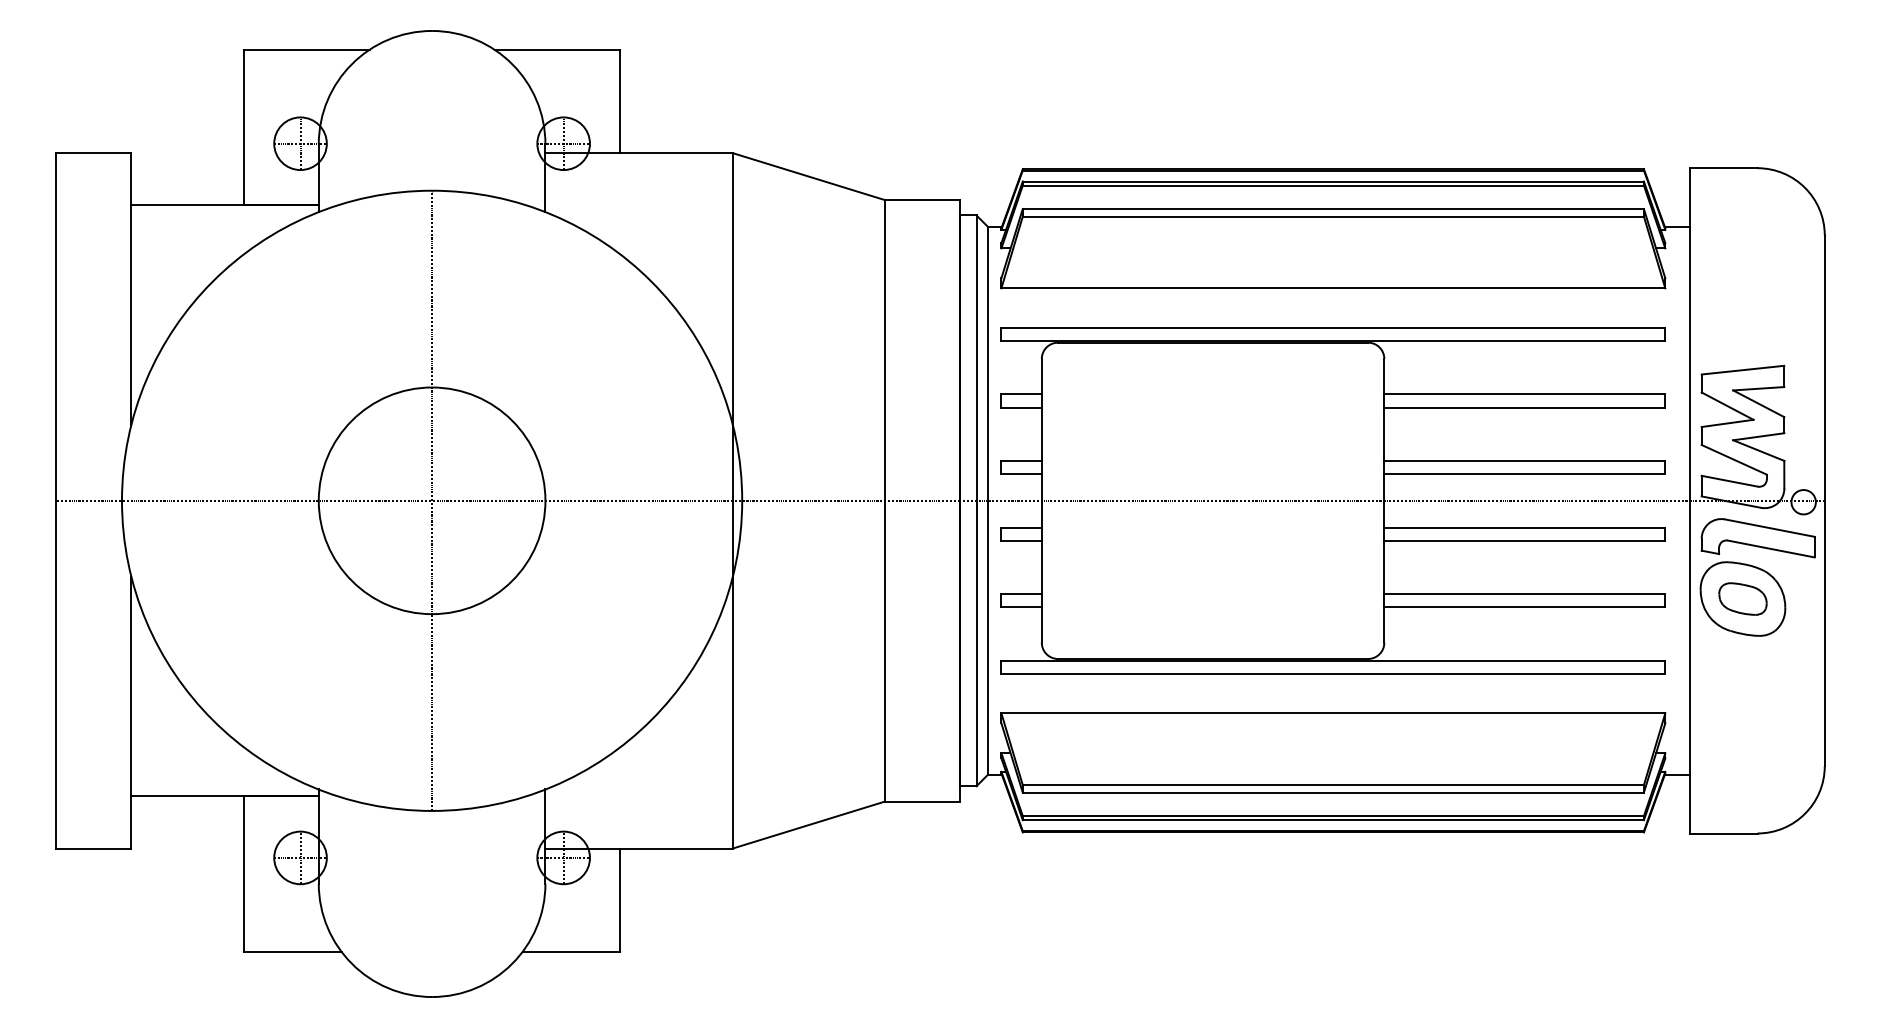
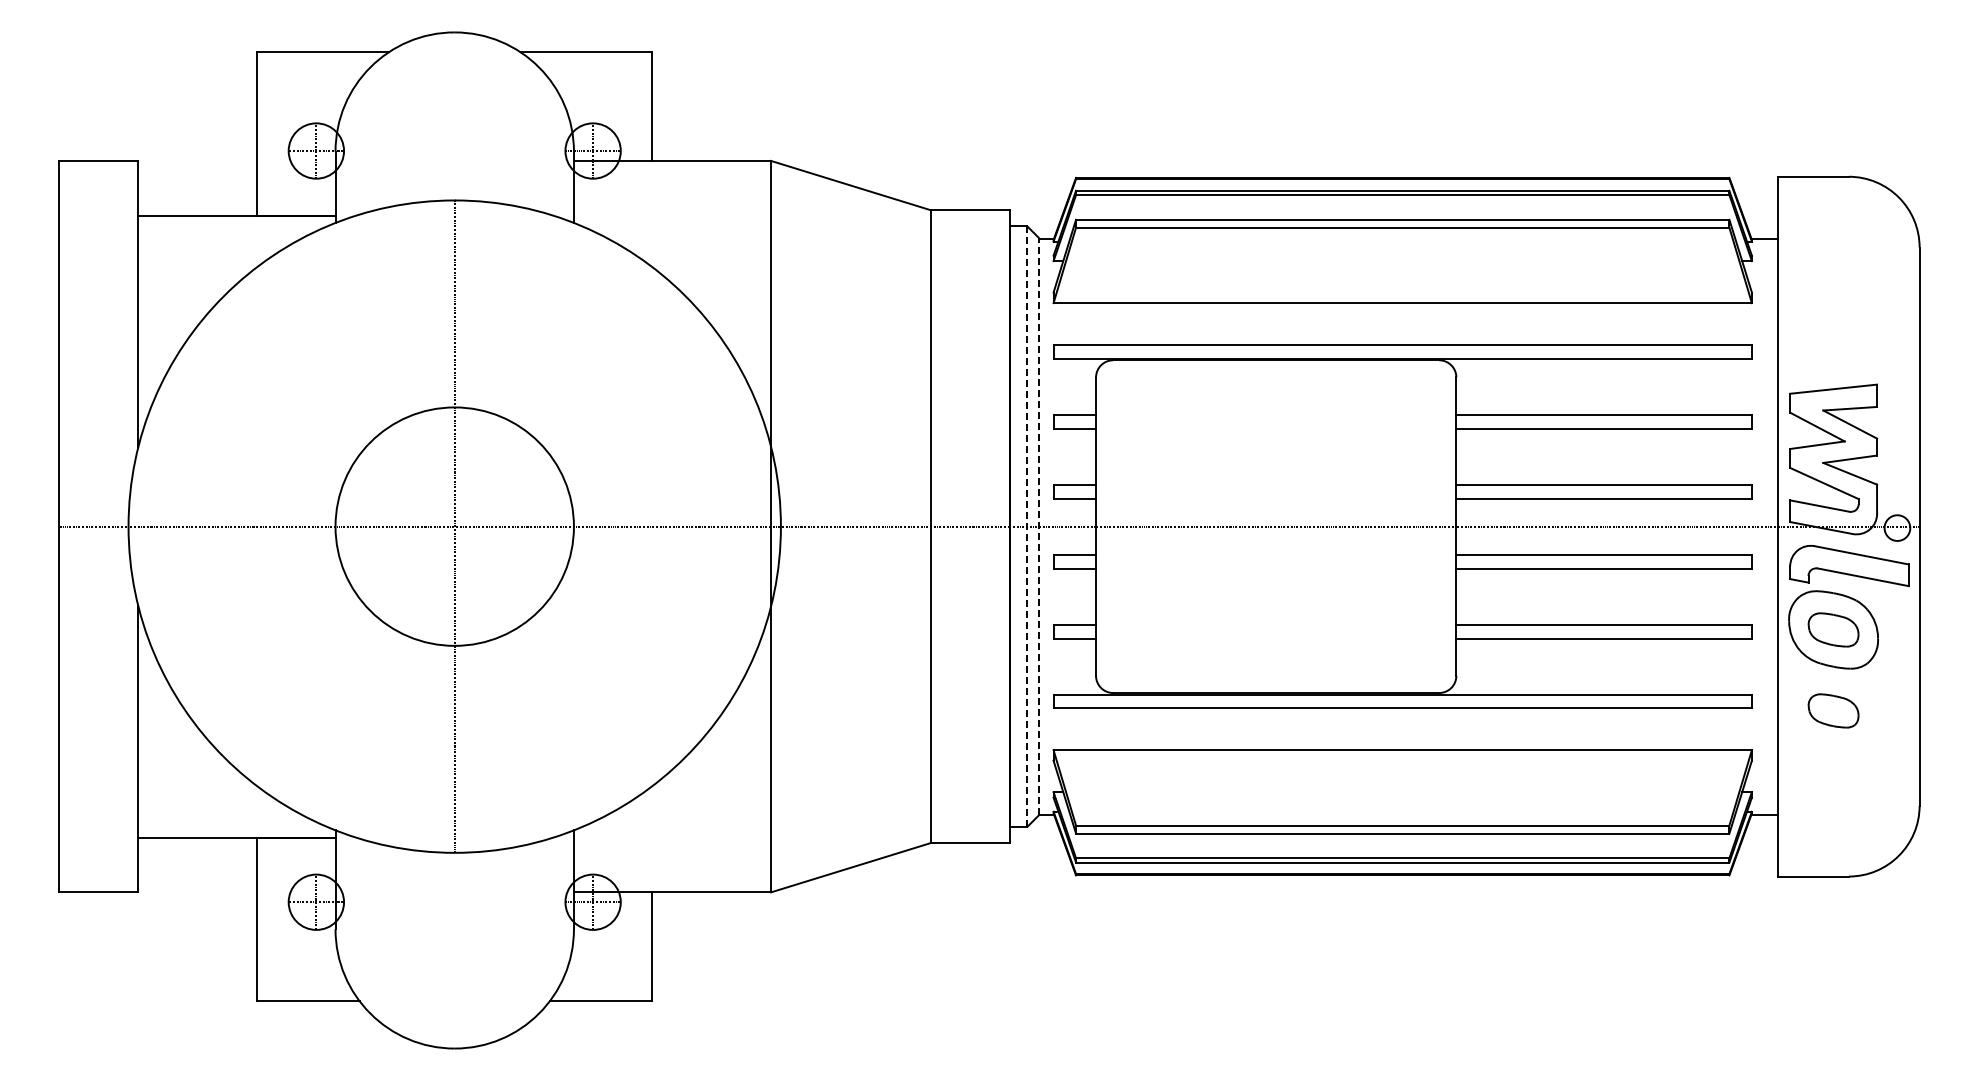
line: (988, 500) -> (1039, 526), solid -> dashed
line: (976, 501) -> (1027, 527), solid -> dashed
part: (1742, 675) -> (1833, 710), added

